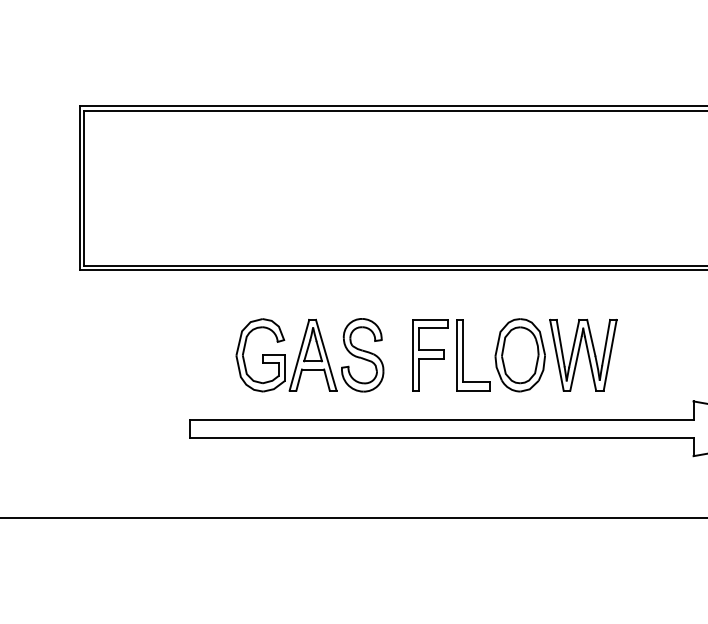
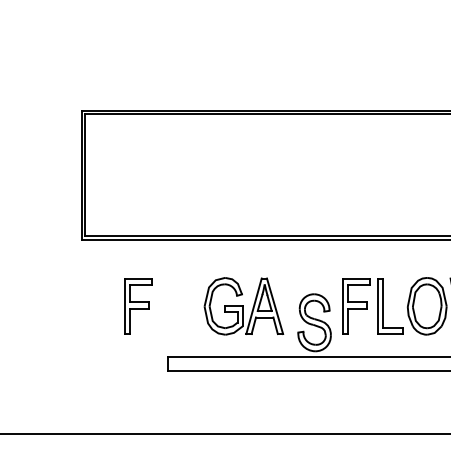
part: (152, 355) -> (138, 306), added
part: (362, 355) -> (314, 322), moved

